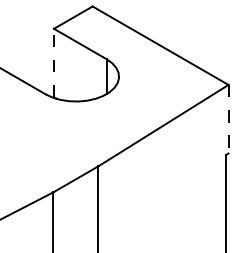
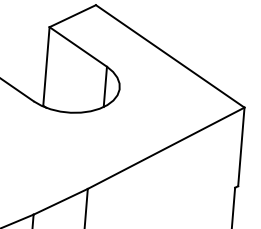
line: (54, 62) -> (47, 65), dashed -> solid
line: (228, 119) -> (241, 147), dashed -> solid

